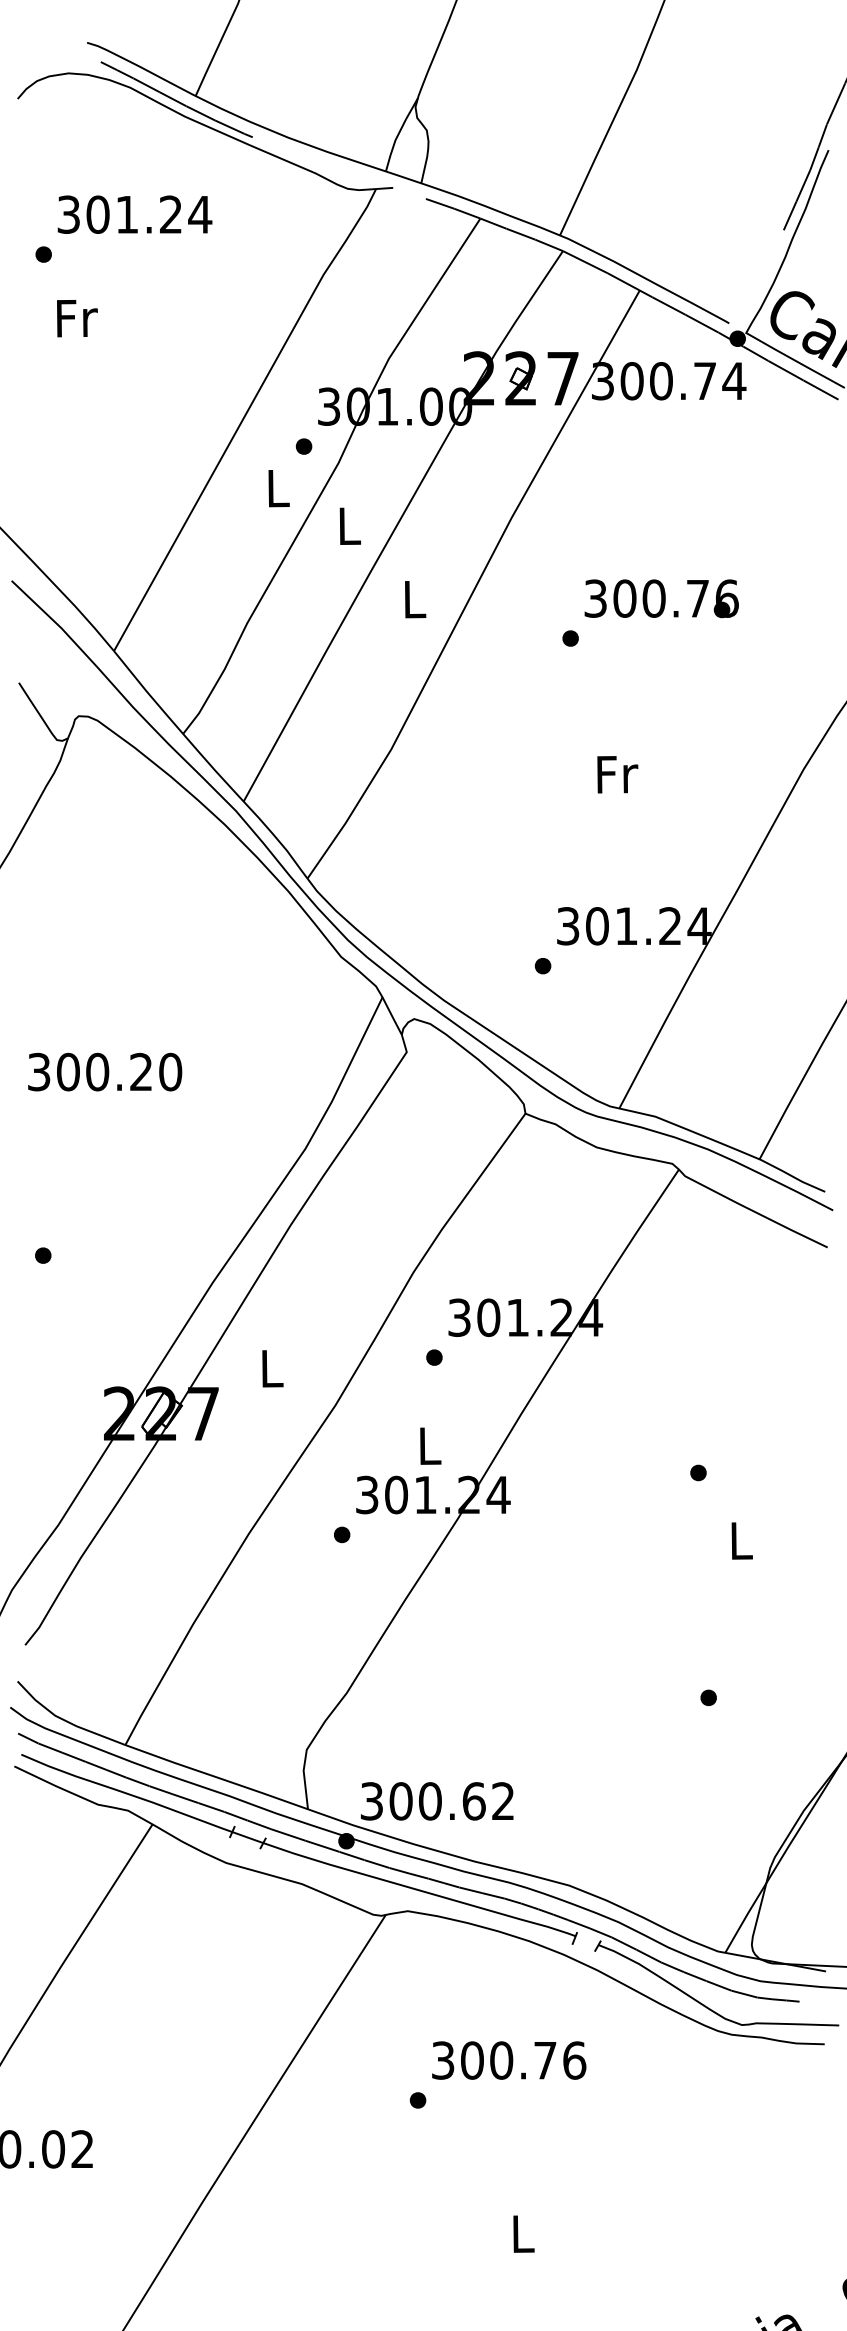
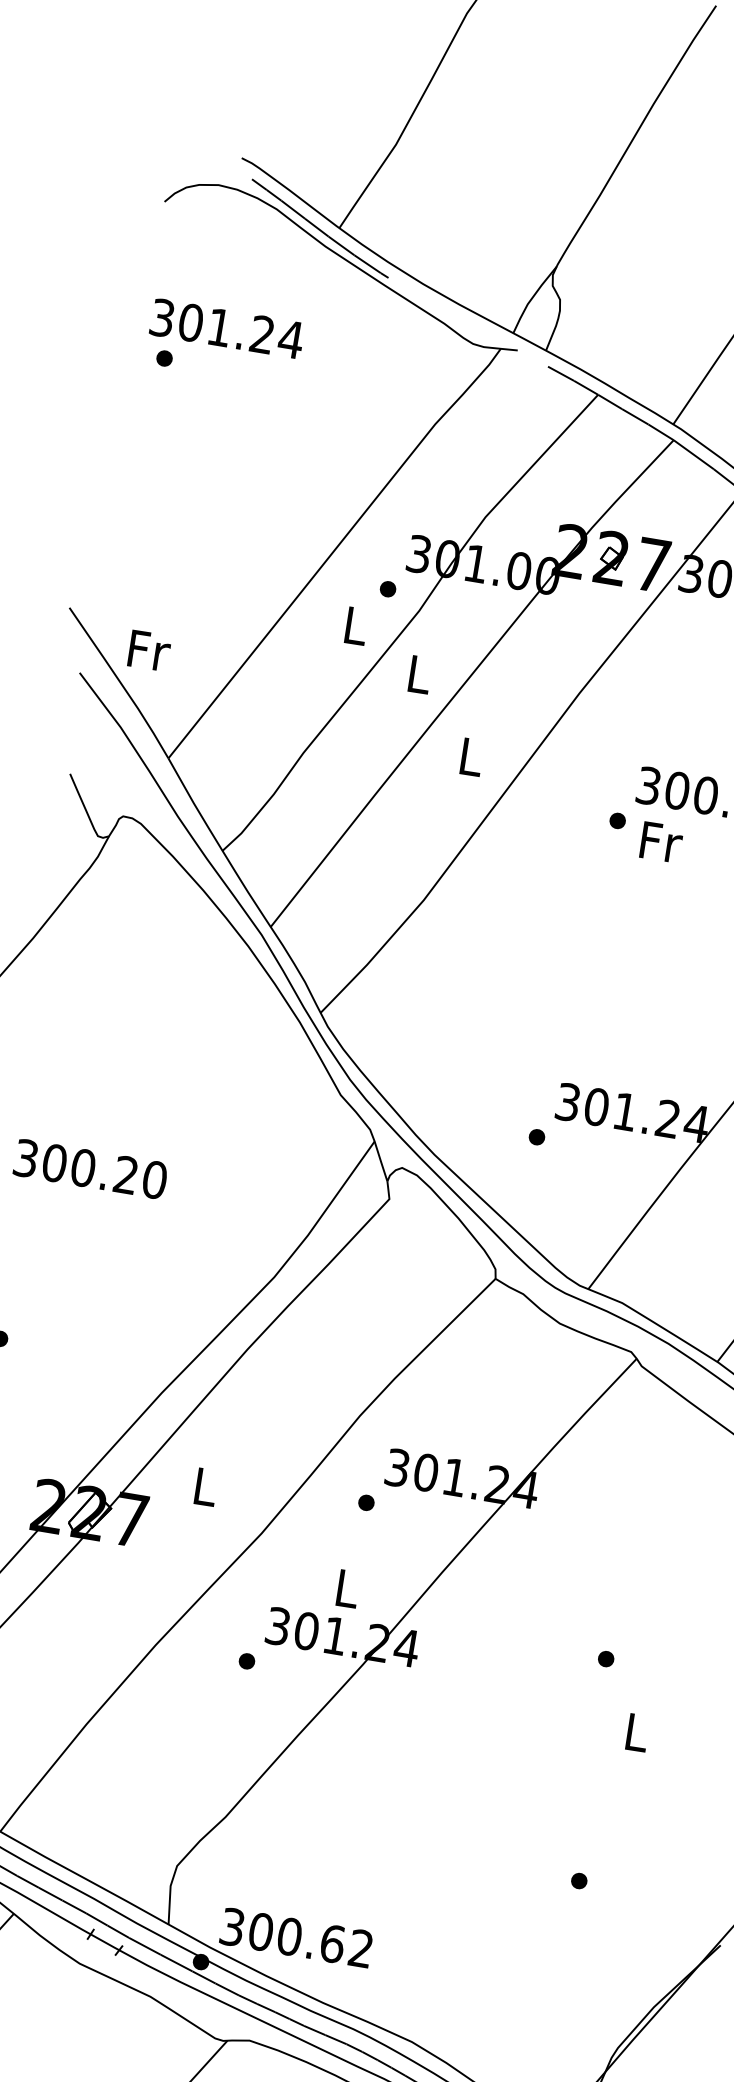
text: (134, 214) -> (226, 328), moved
text: (77, 318) -> (149, 650), moved
text: (617, 774) -> (661, 842), moved

